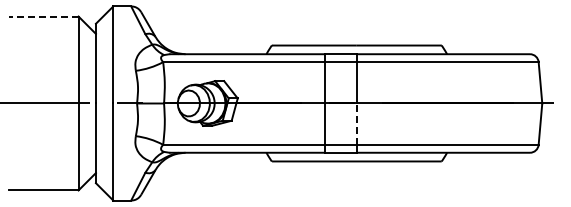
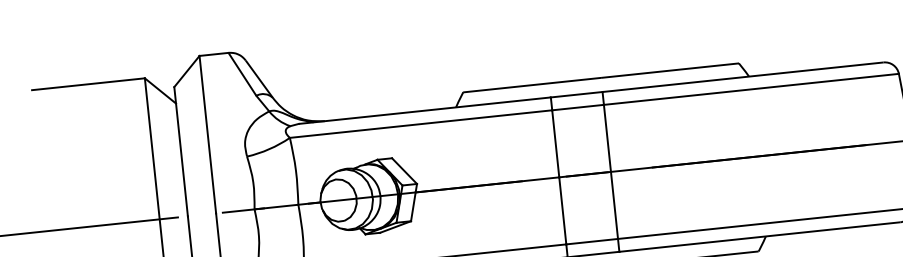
line: (43, 16) -> (87, 84), dashed -> solid
line: (356, 124) -> (614, 206), dashed -> solid

